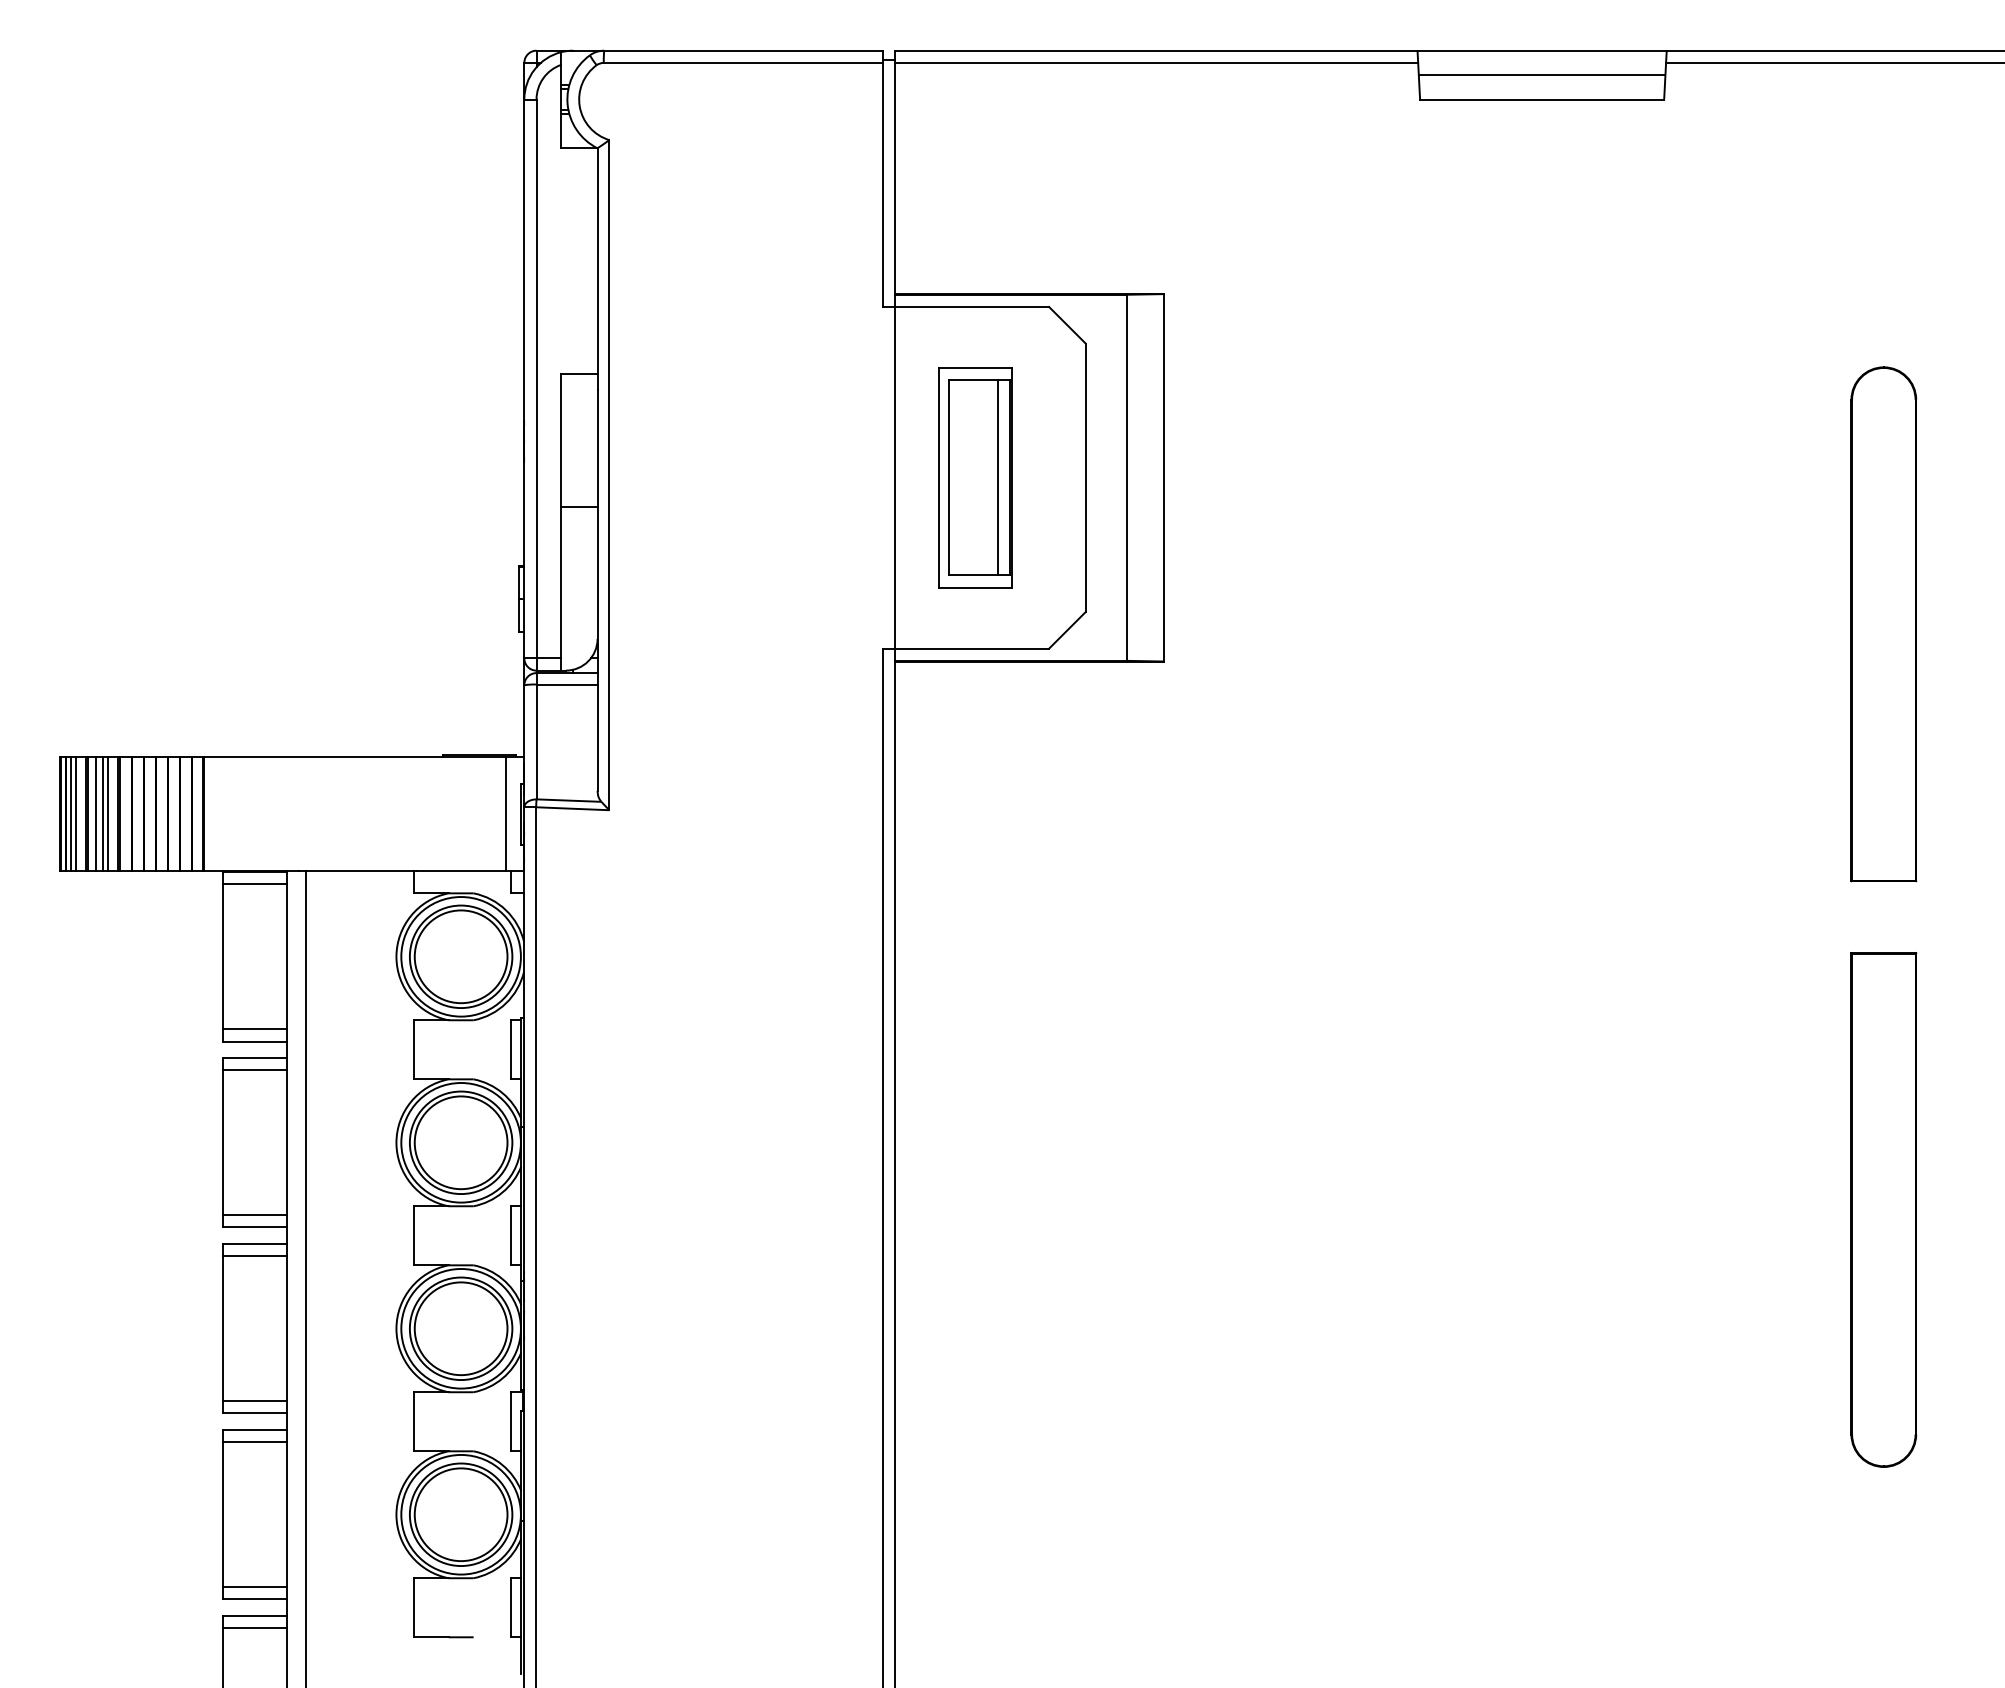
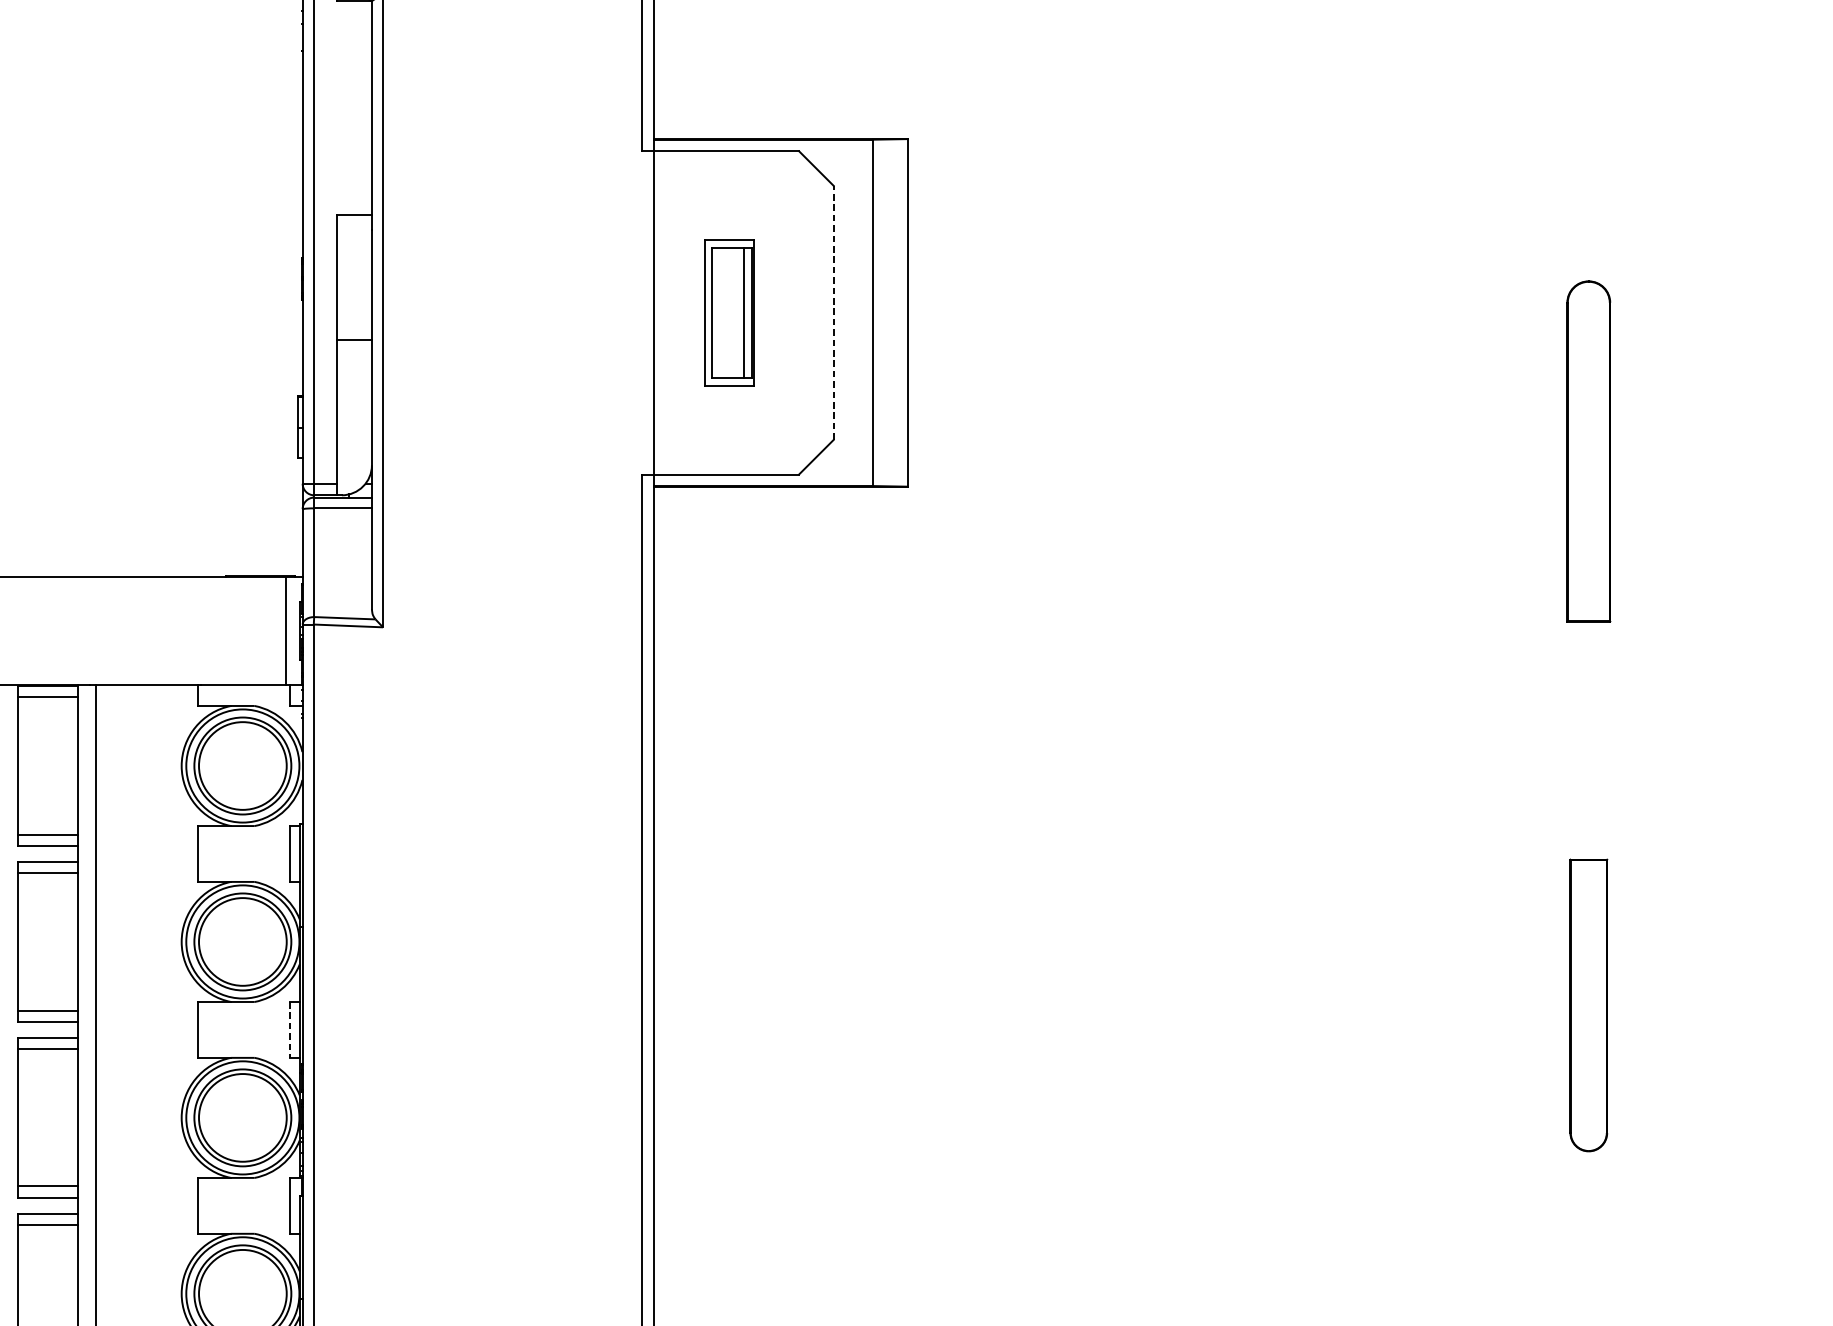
part: (975, 477) -> (729, 312), size x0.7
line: (1085, 477) -> (833, 312), solid -> dashed
part: (1883, 624) -> (1588, 451), size x0.7
part: (1883, 1209) -> (1588, 1005), size x0.6
line: (511, 1235) -> (290, 1029), solid -> dashed

